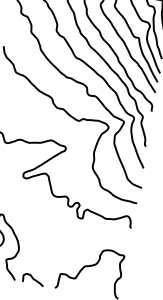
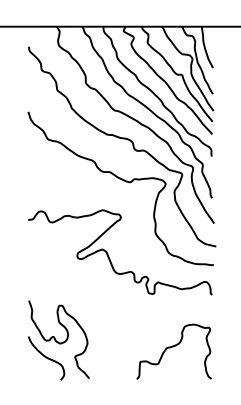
curve: (33, 279) -> (110, 373), removed

